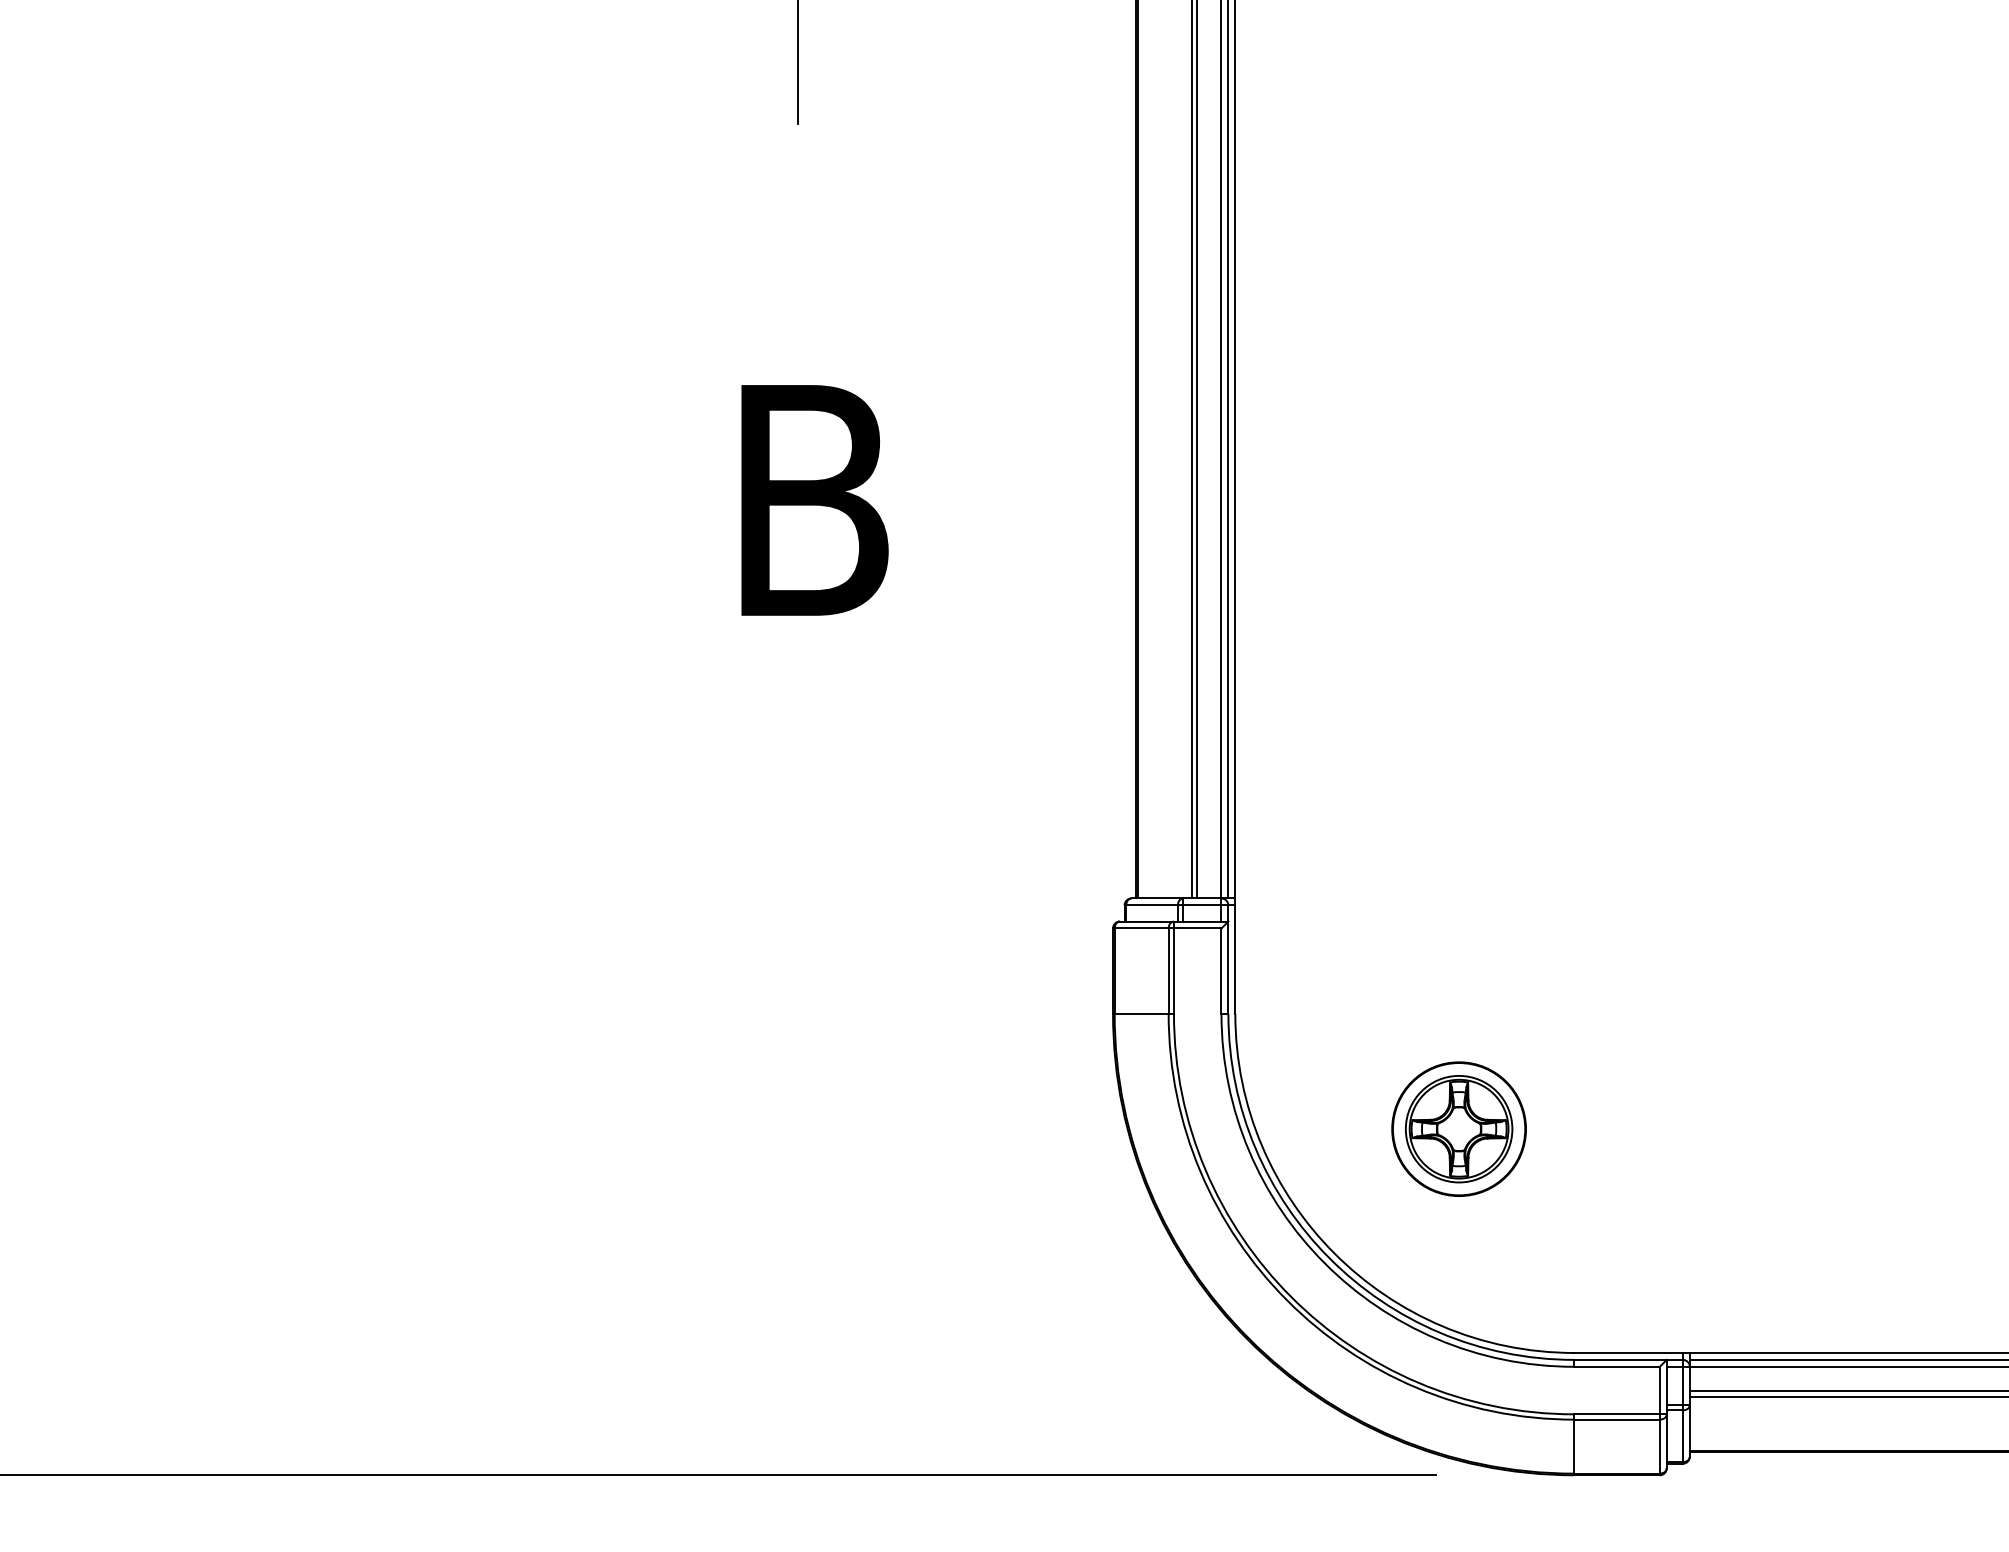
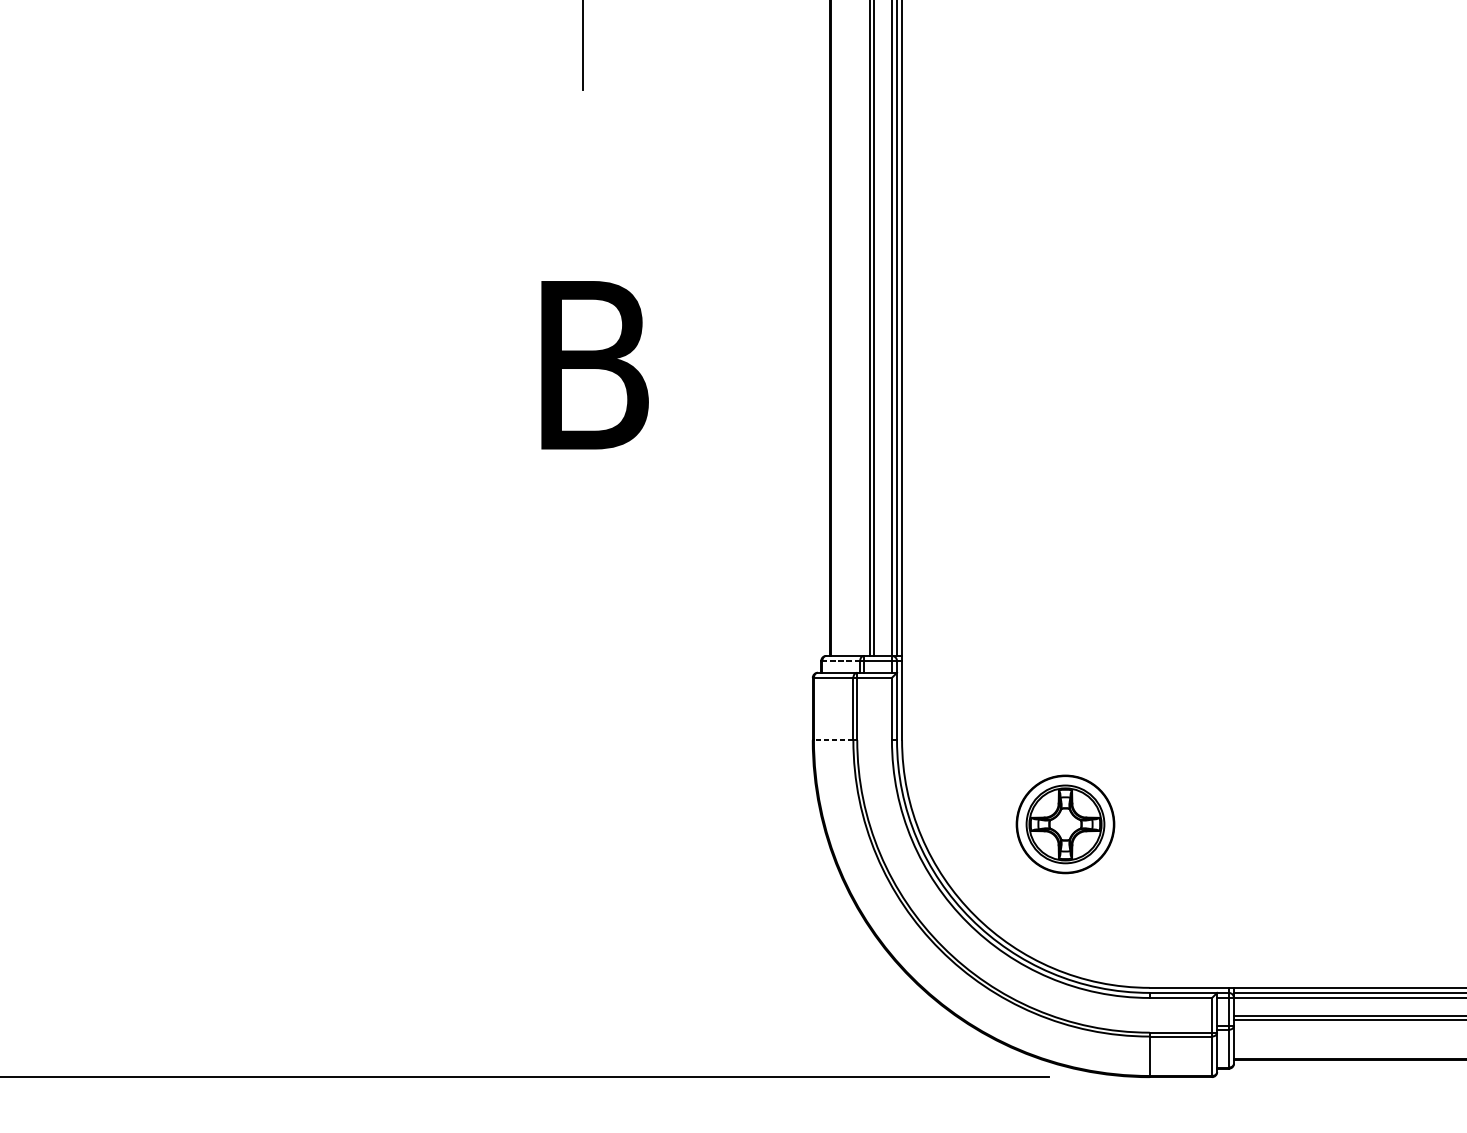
line: (1152, 905) -> (841, 661), solid -> dashed
line: (1141, 1013) -> (833, 739), solid -> dashed

